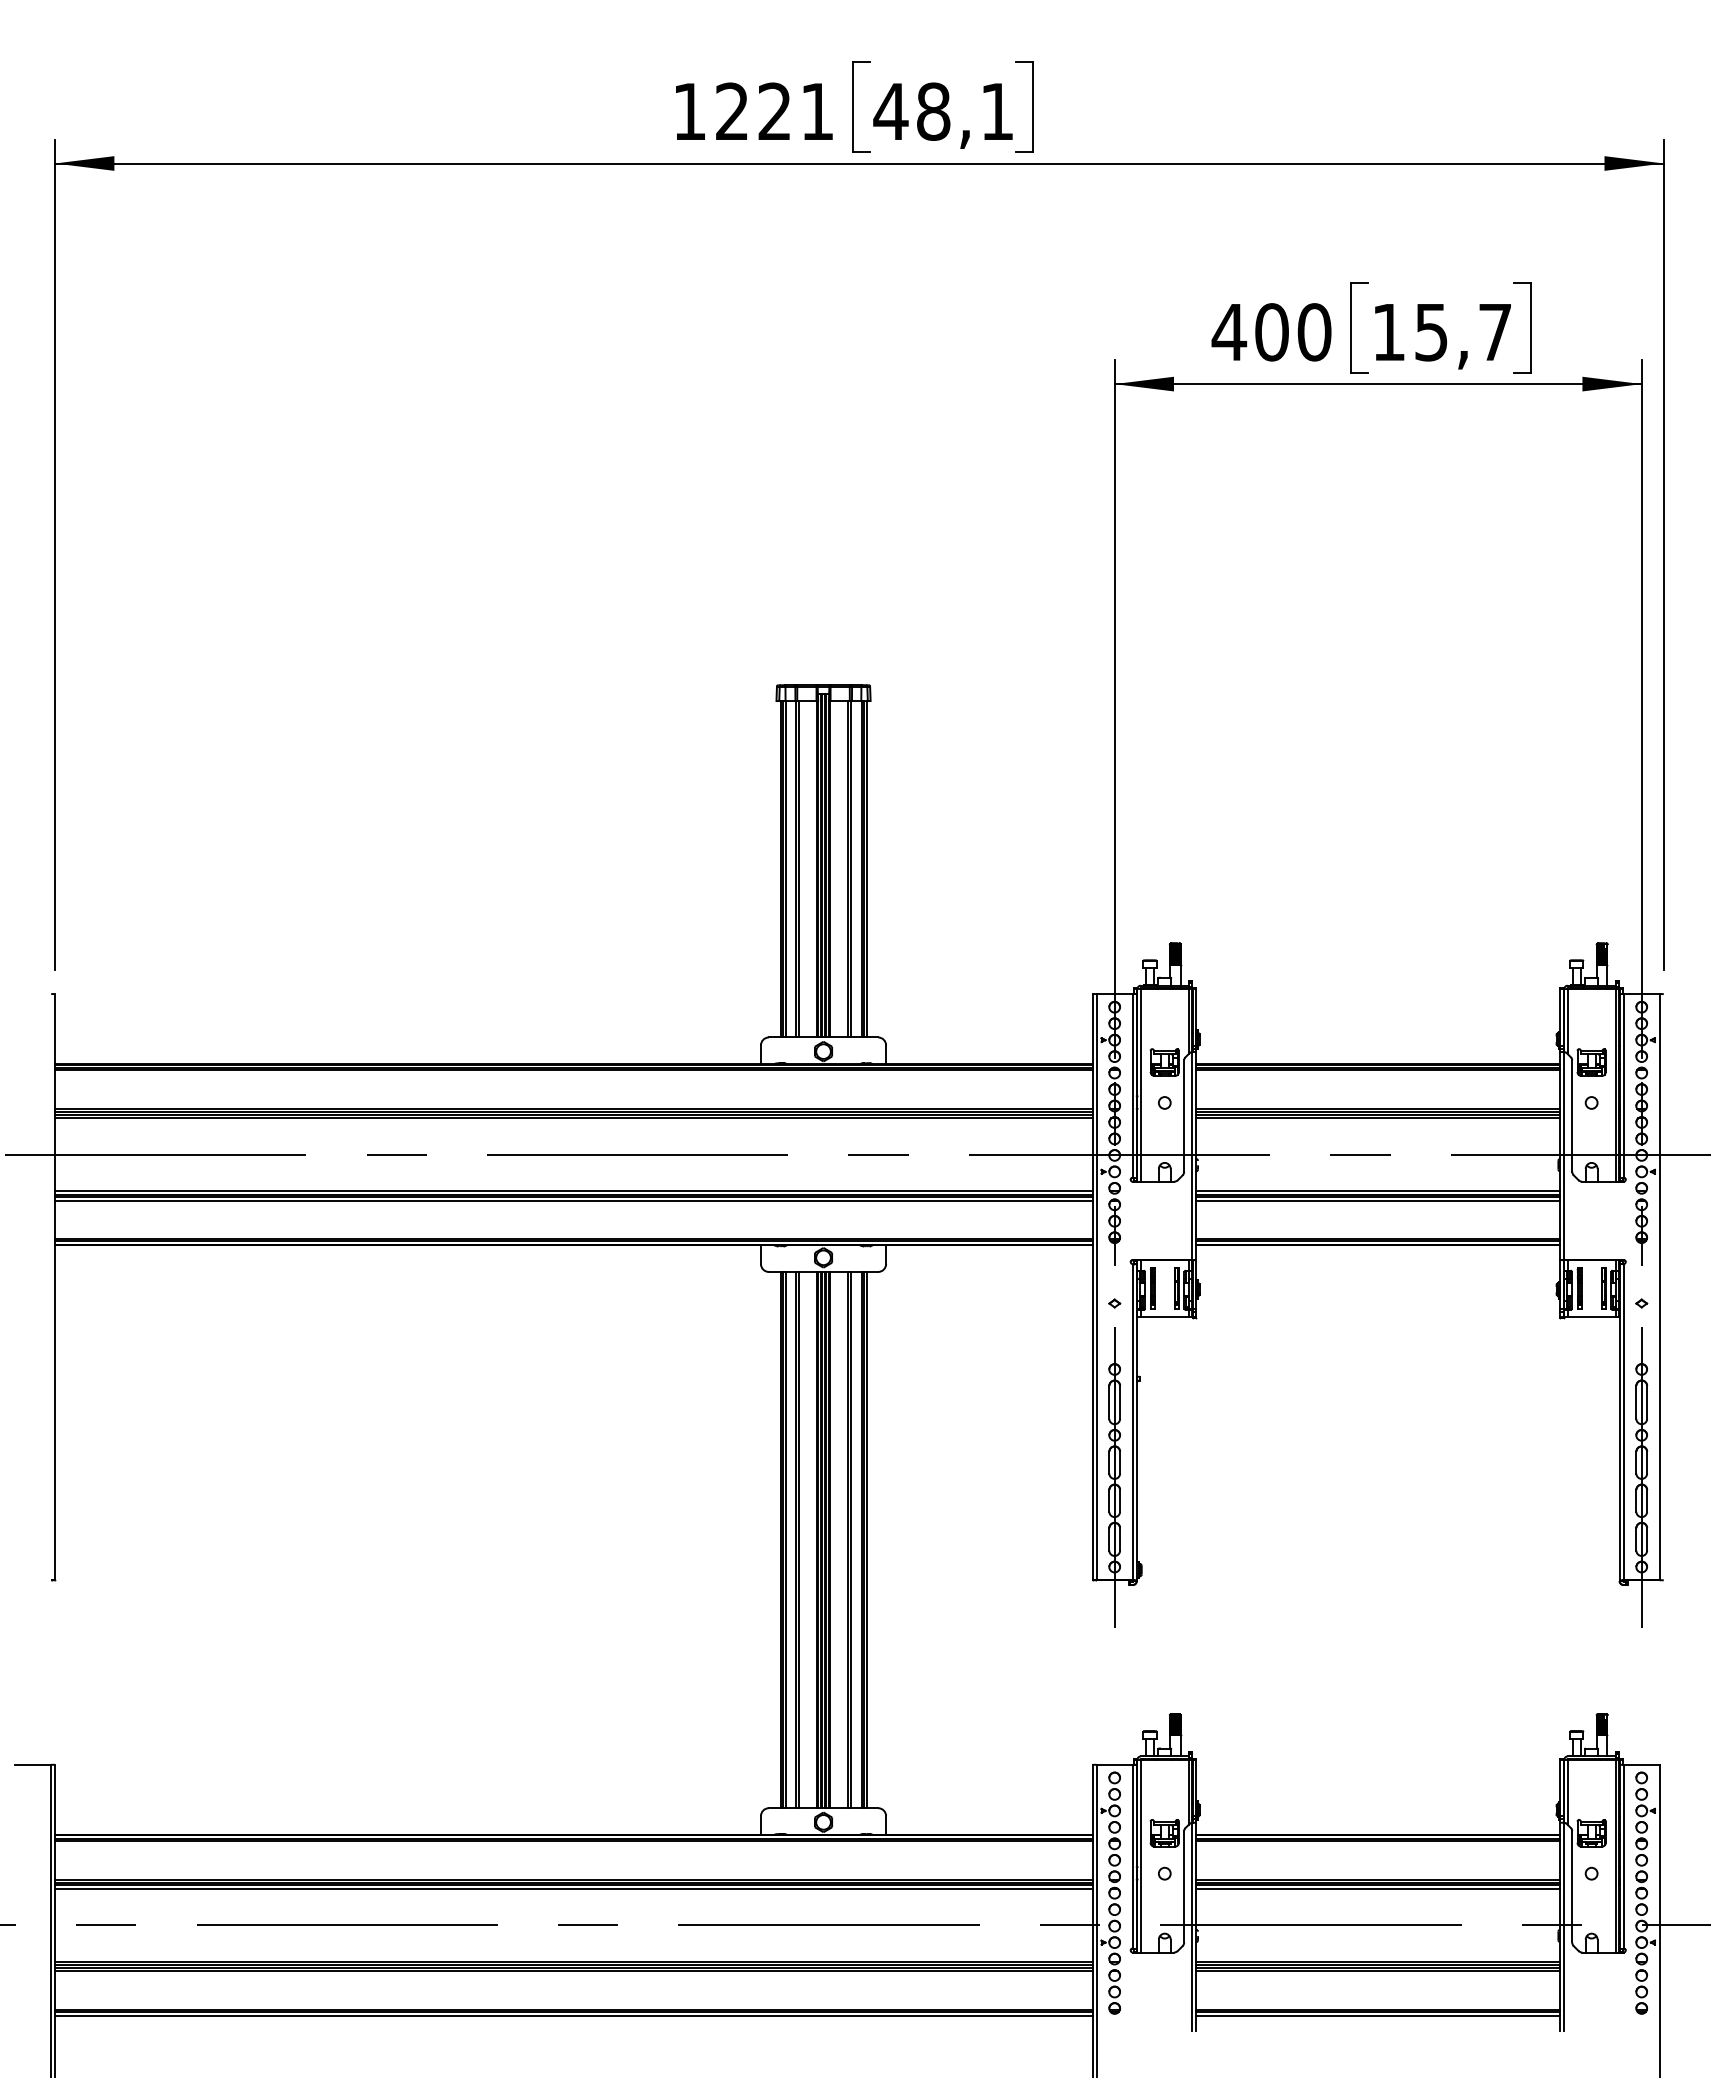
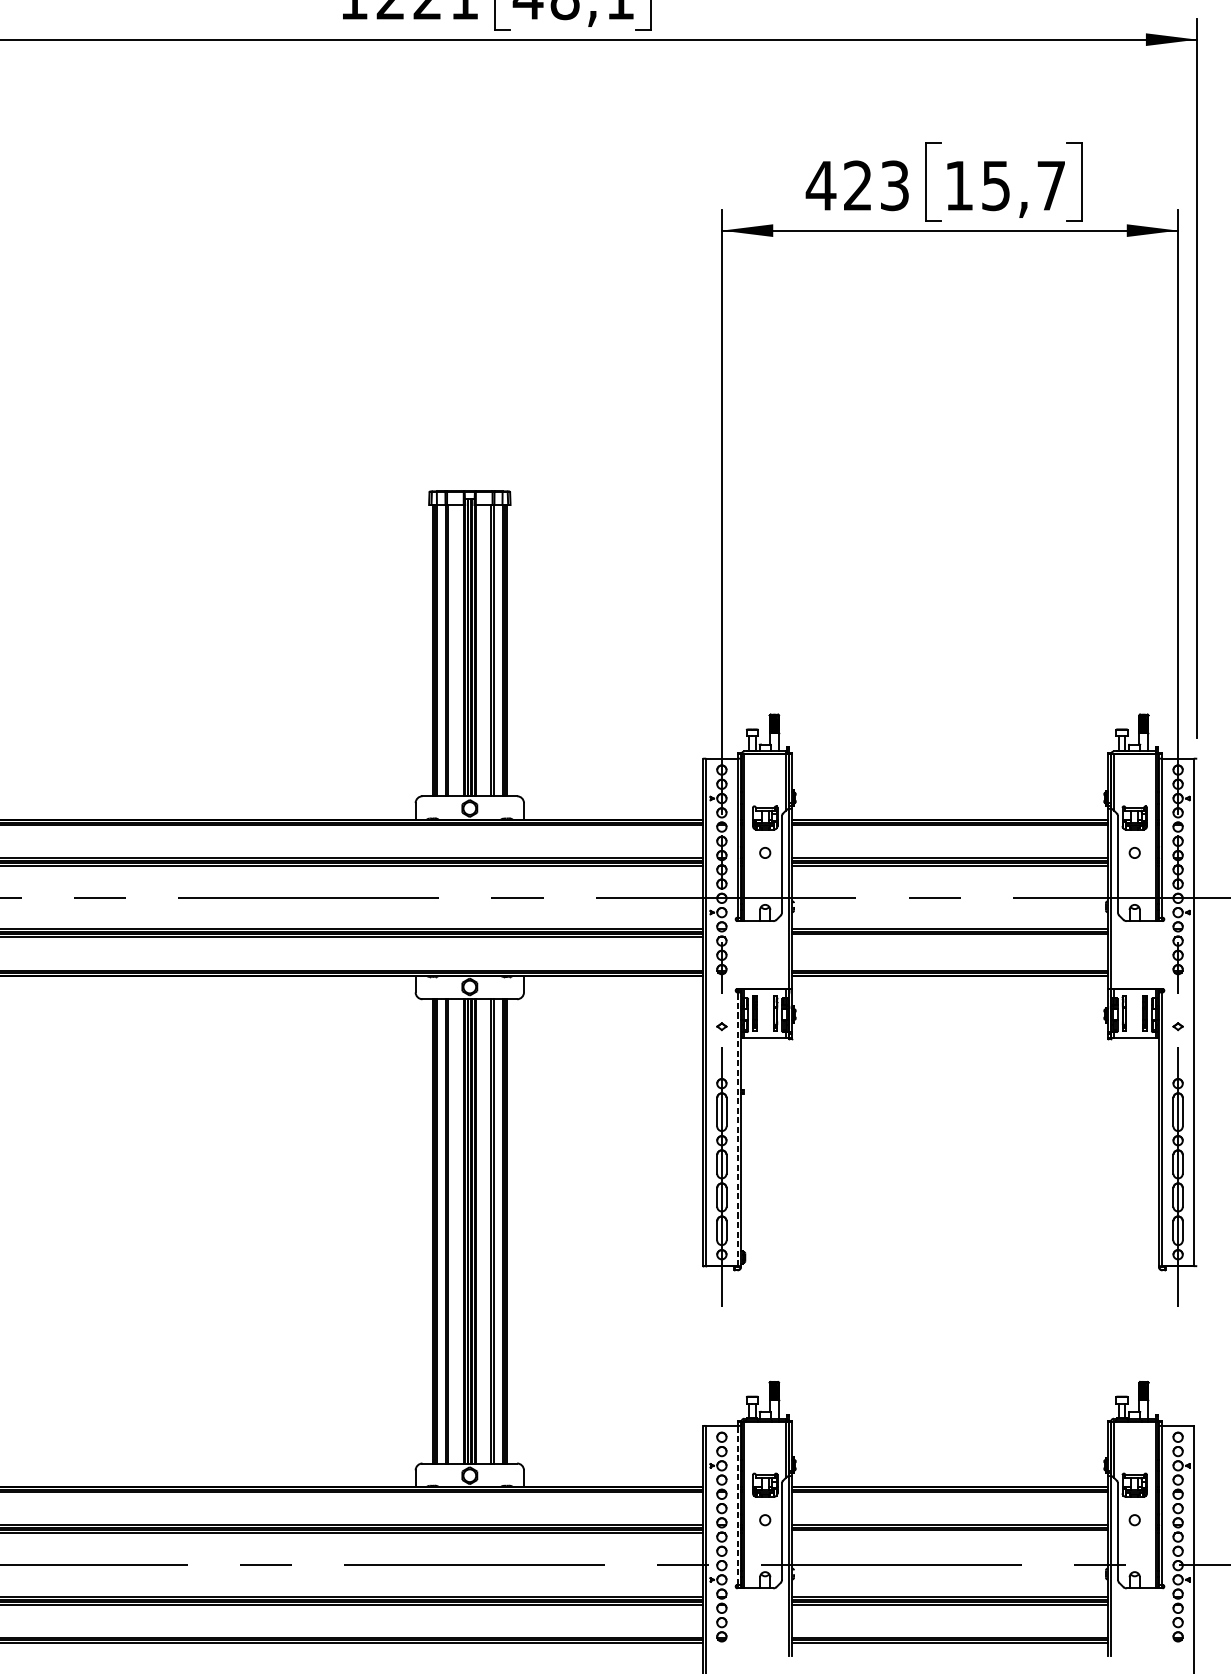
text: (1293, 332) -> (876, 185), 400 -> 423
line: (1378, 1200) -> (950, 937), removed
line: (1132, 1421) -> (737, 1128), solid -> dashed
line: (1132, 1856) -> (737, 1505), solid -> dashed
line: (1378, 1889) -> (950, 1533), removed

